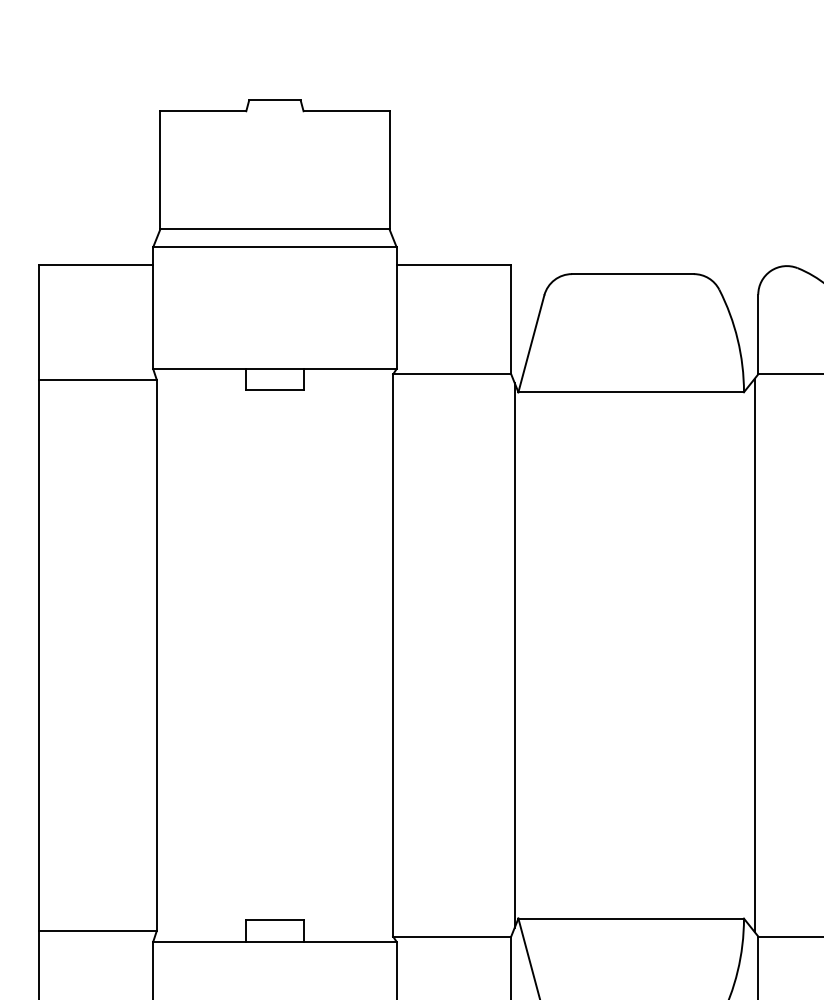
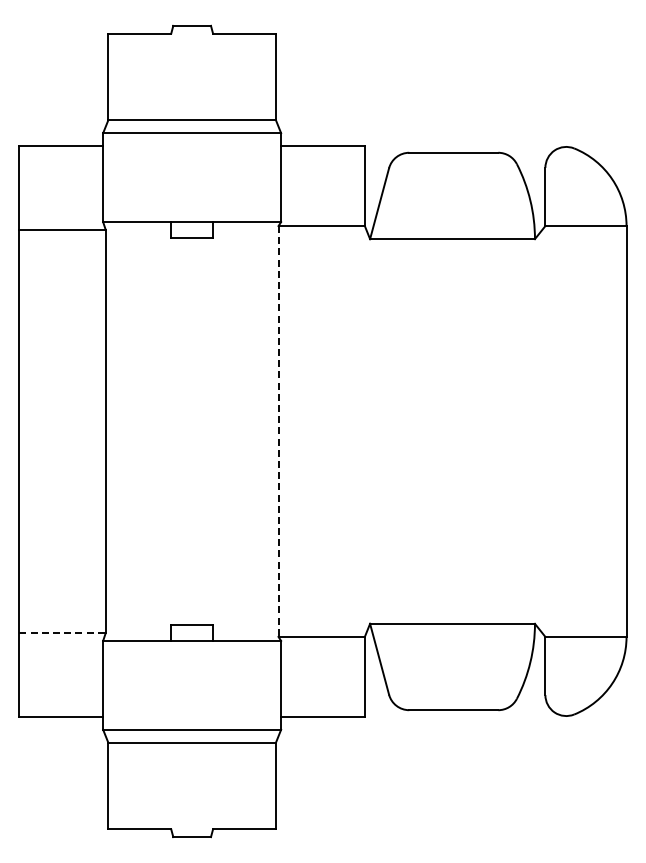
line: (393, 655) -> (278, 431), solid -> dashed
line: (514, 655) -> (367, 431), removed
line: (754, 655) -> (542, 431), removed
line: (98, 930) -> (63, 632), solid -> dashed

